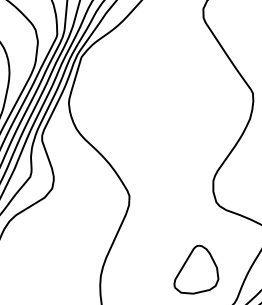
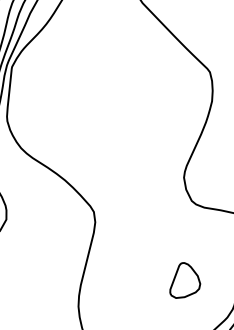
part: (196, 269) -> (183, 279), size x0.62

